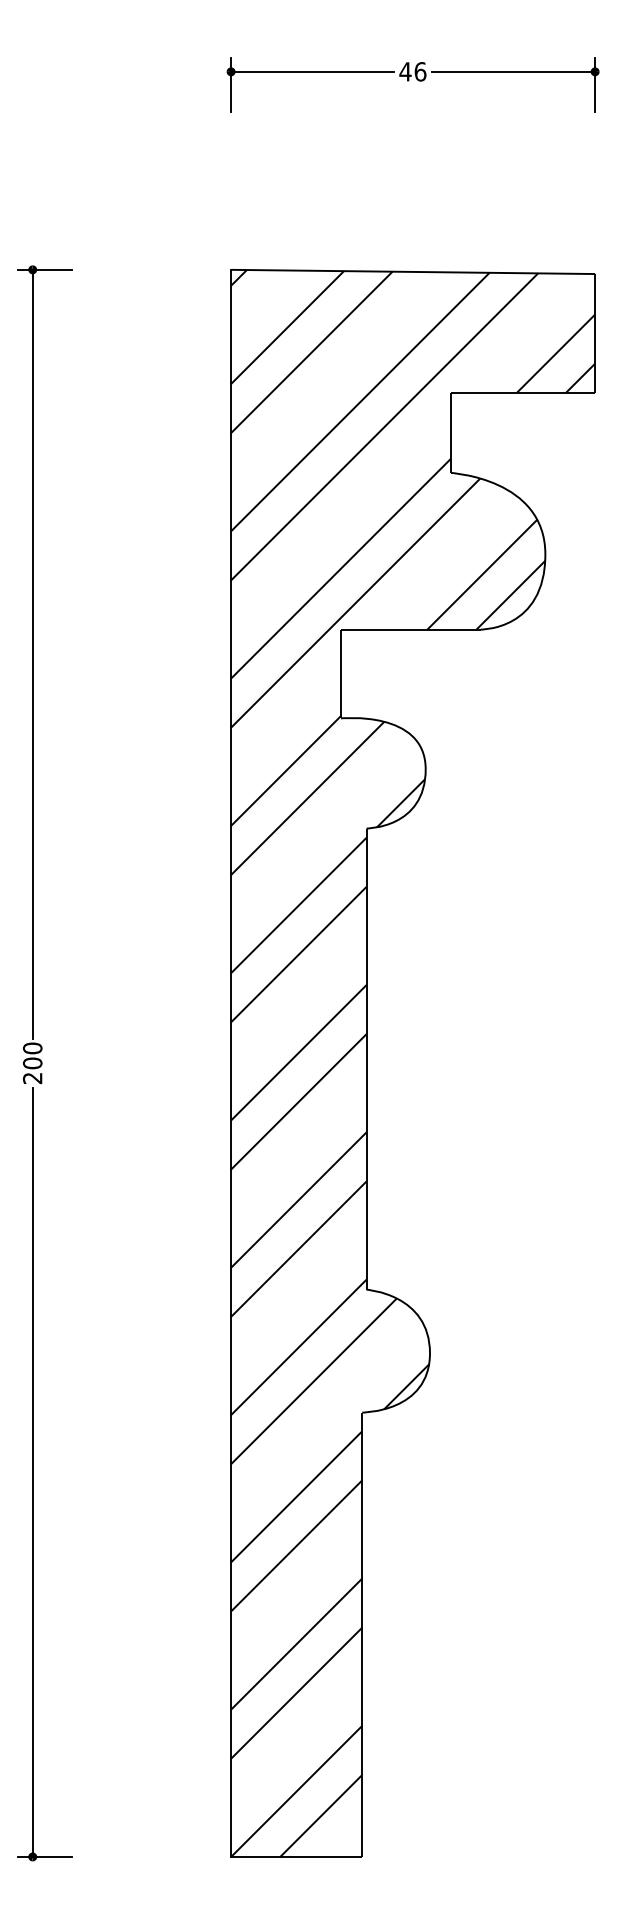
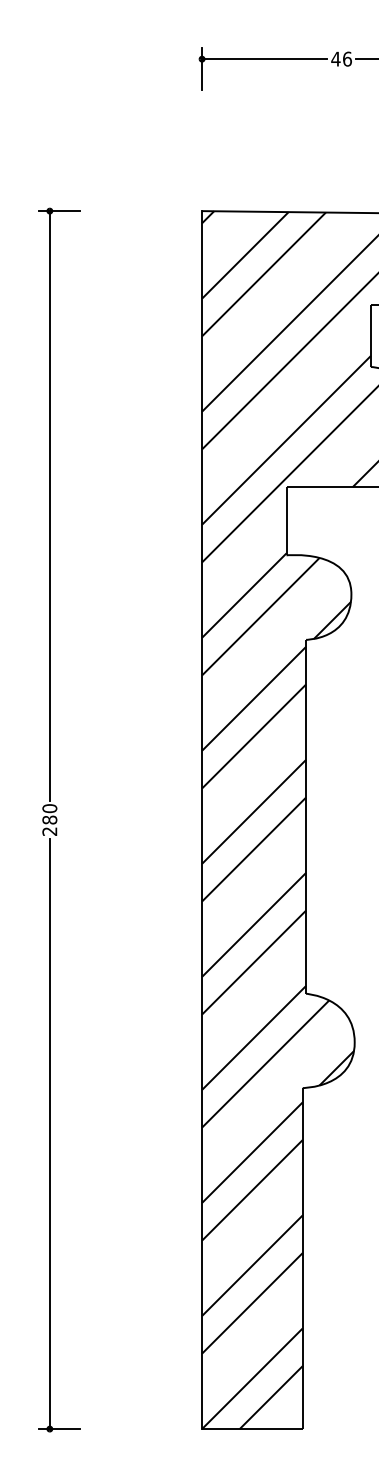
text: (32, 1063) -> (49, 820), 200 -> 280

